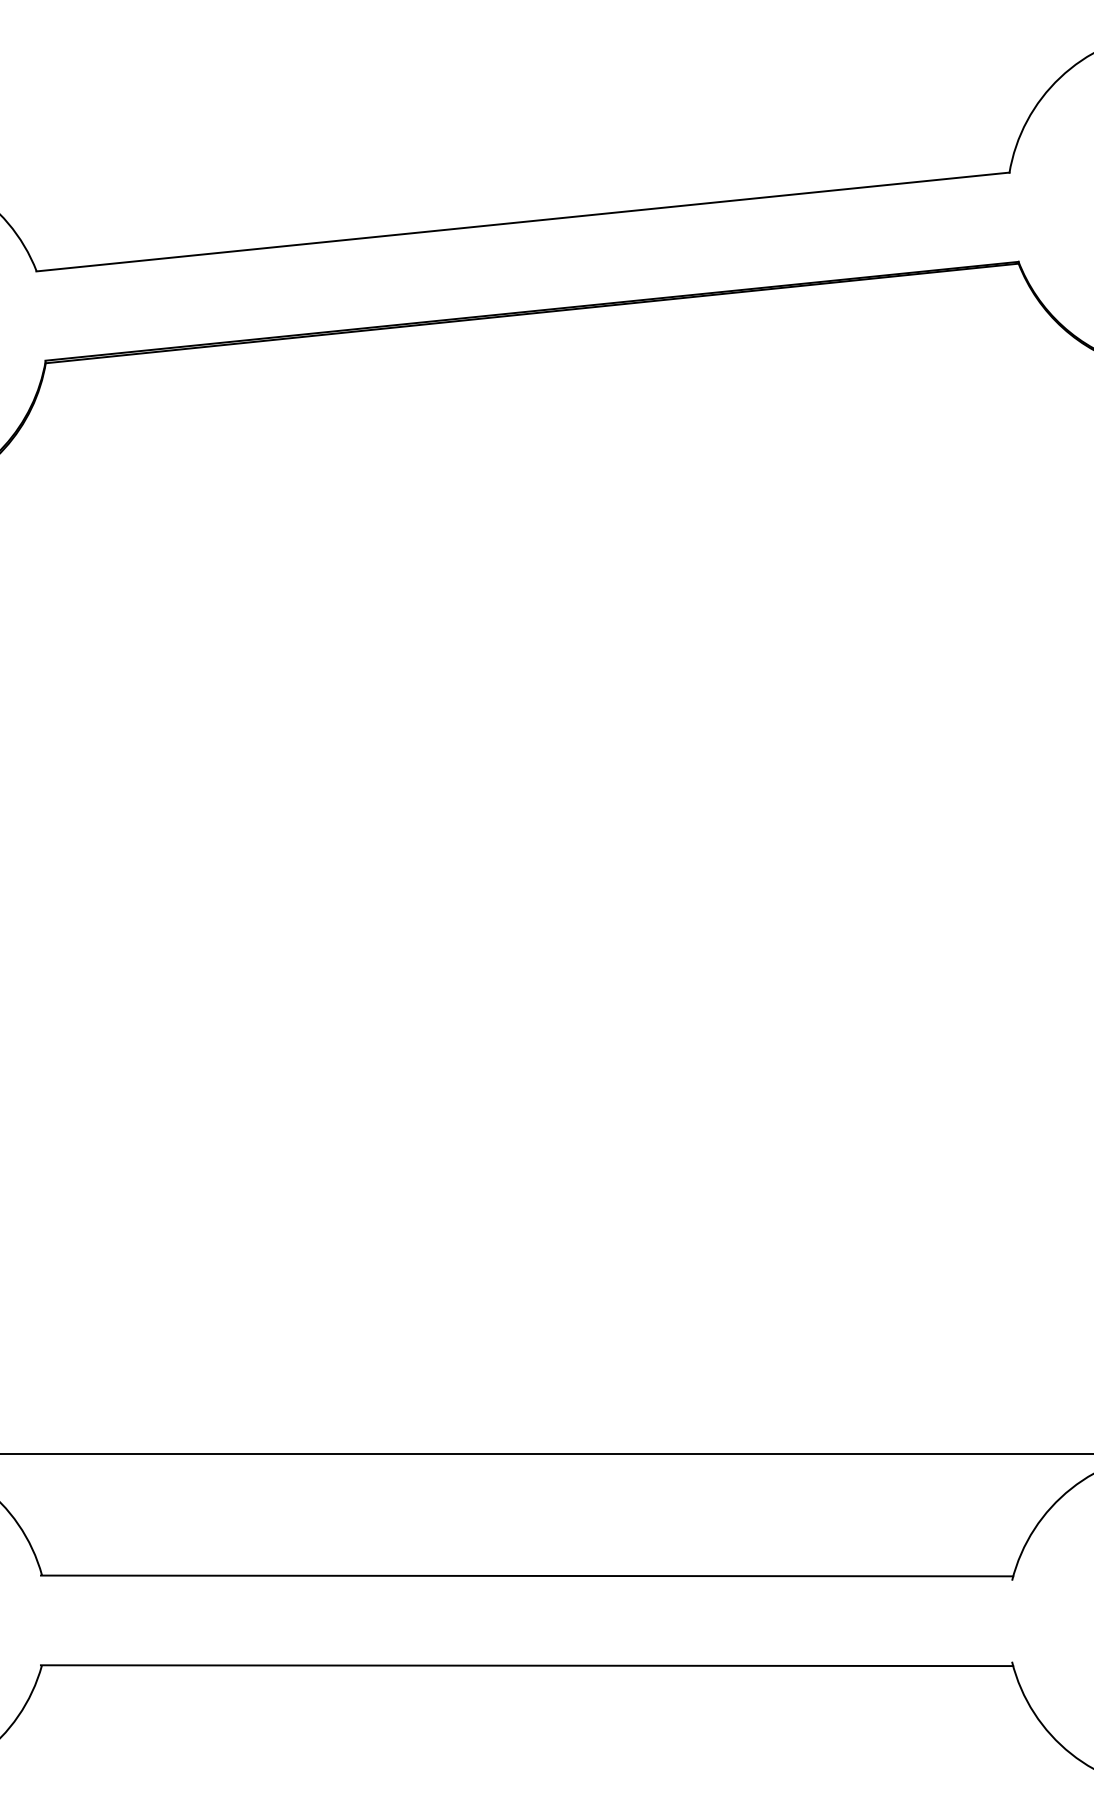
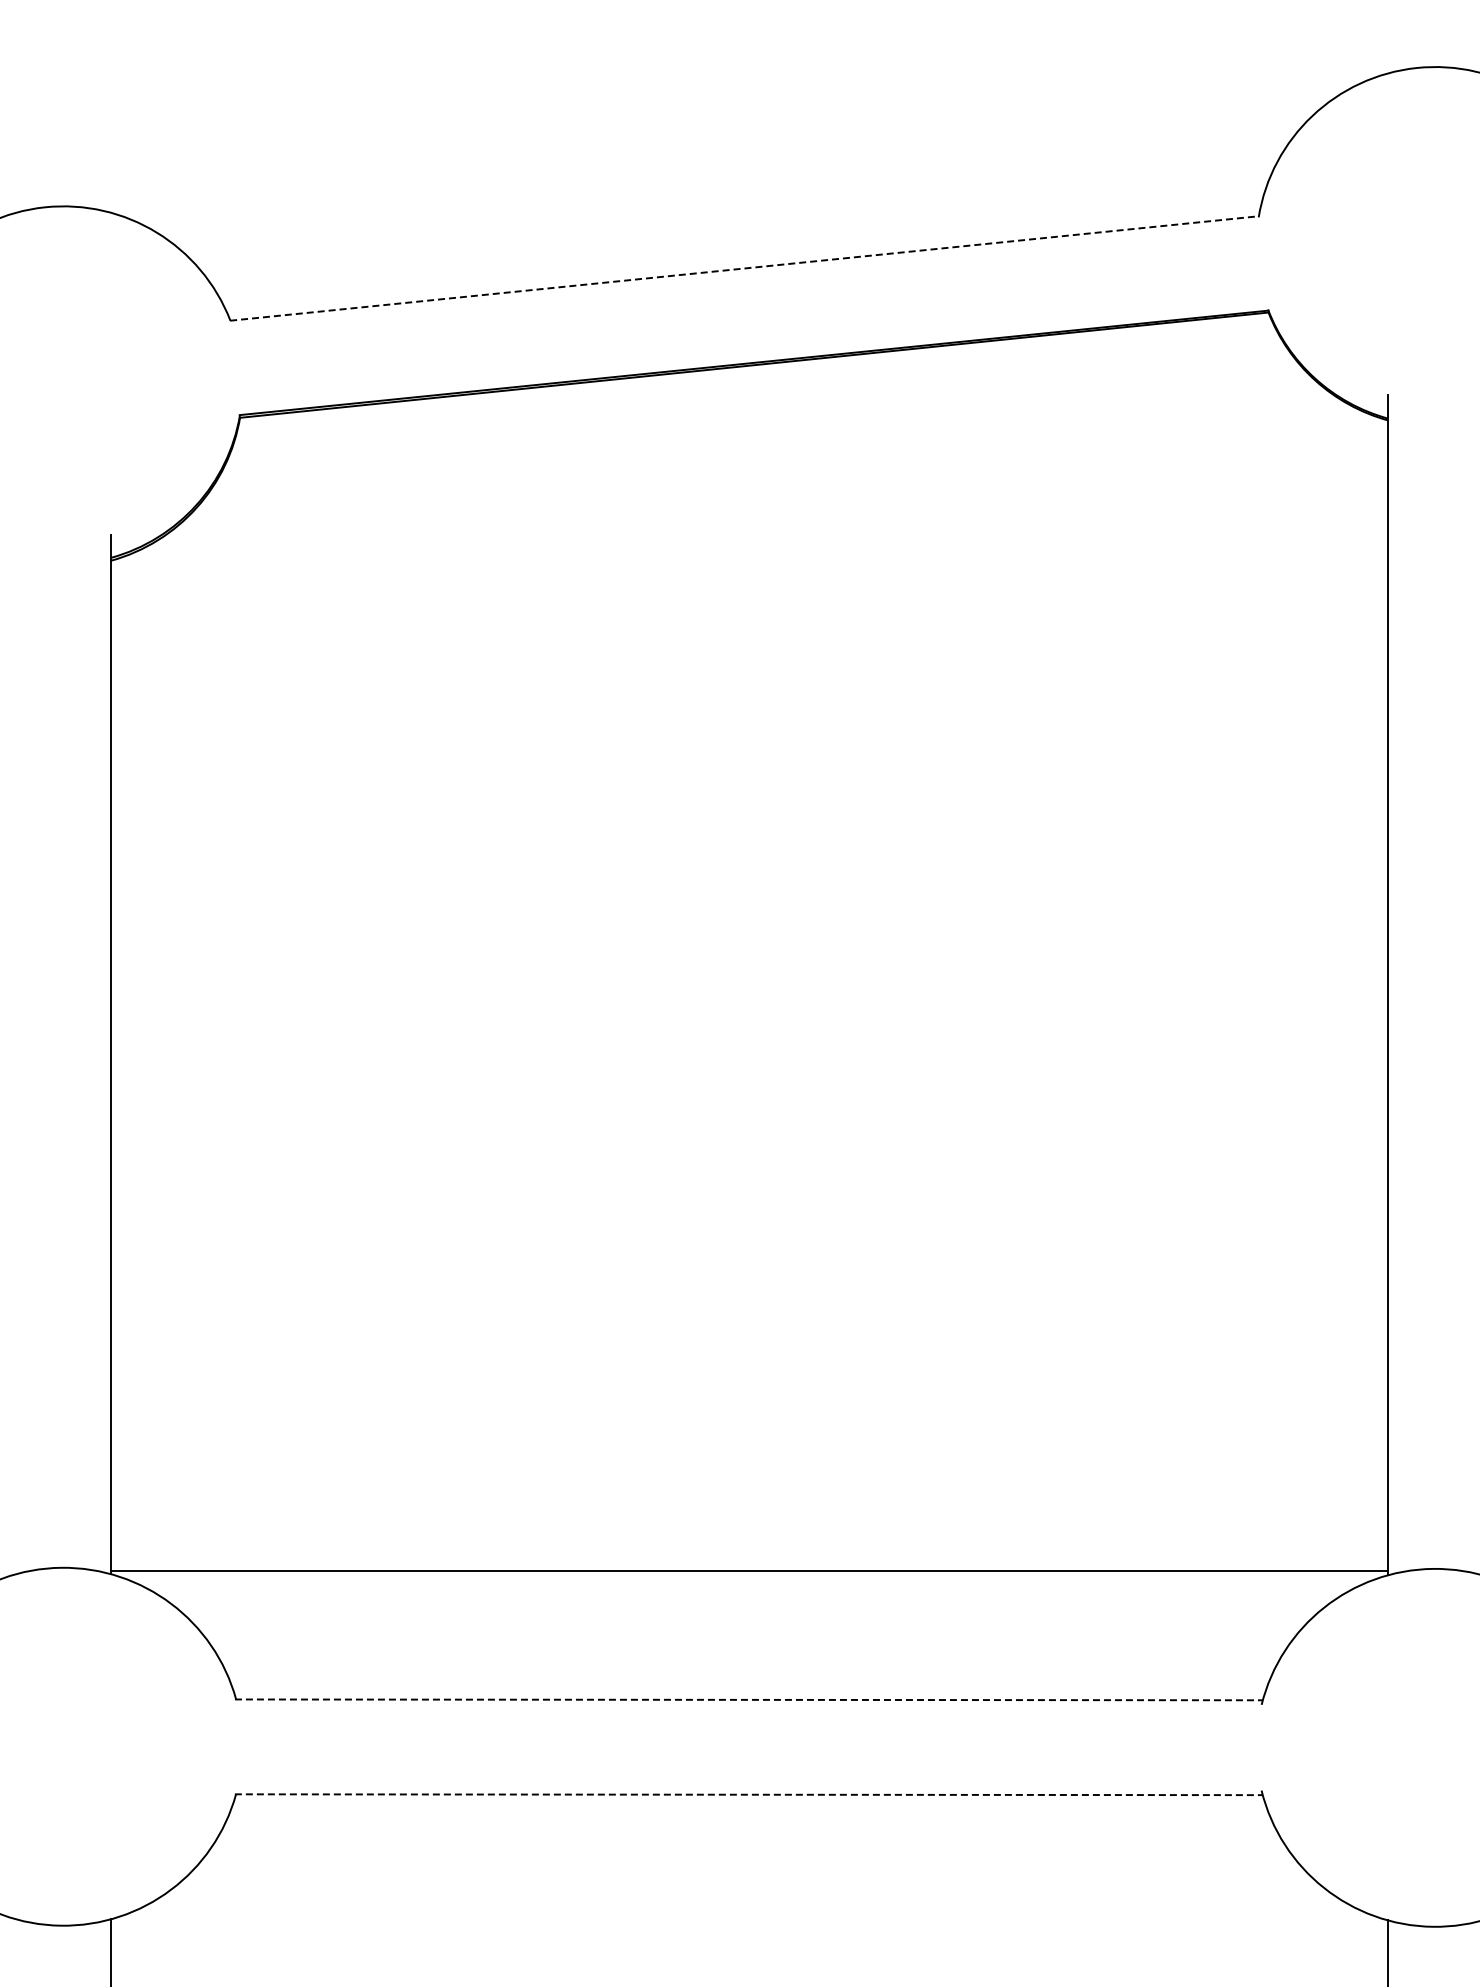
line: (523, 222) -> (745, 268), solid -> dashed
line: (526, 1575) -> (748, 1699), solid -> dashed
line: (526, 1665) -> (748, 1794), solid -> dashed

